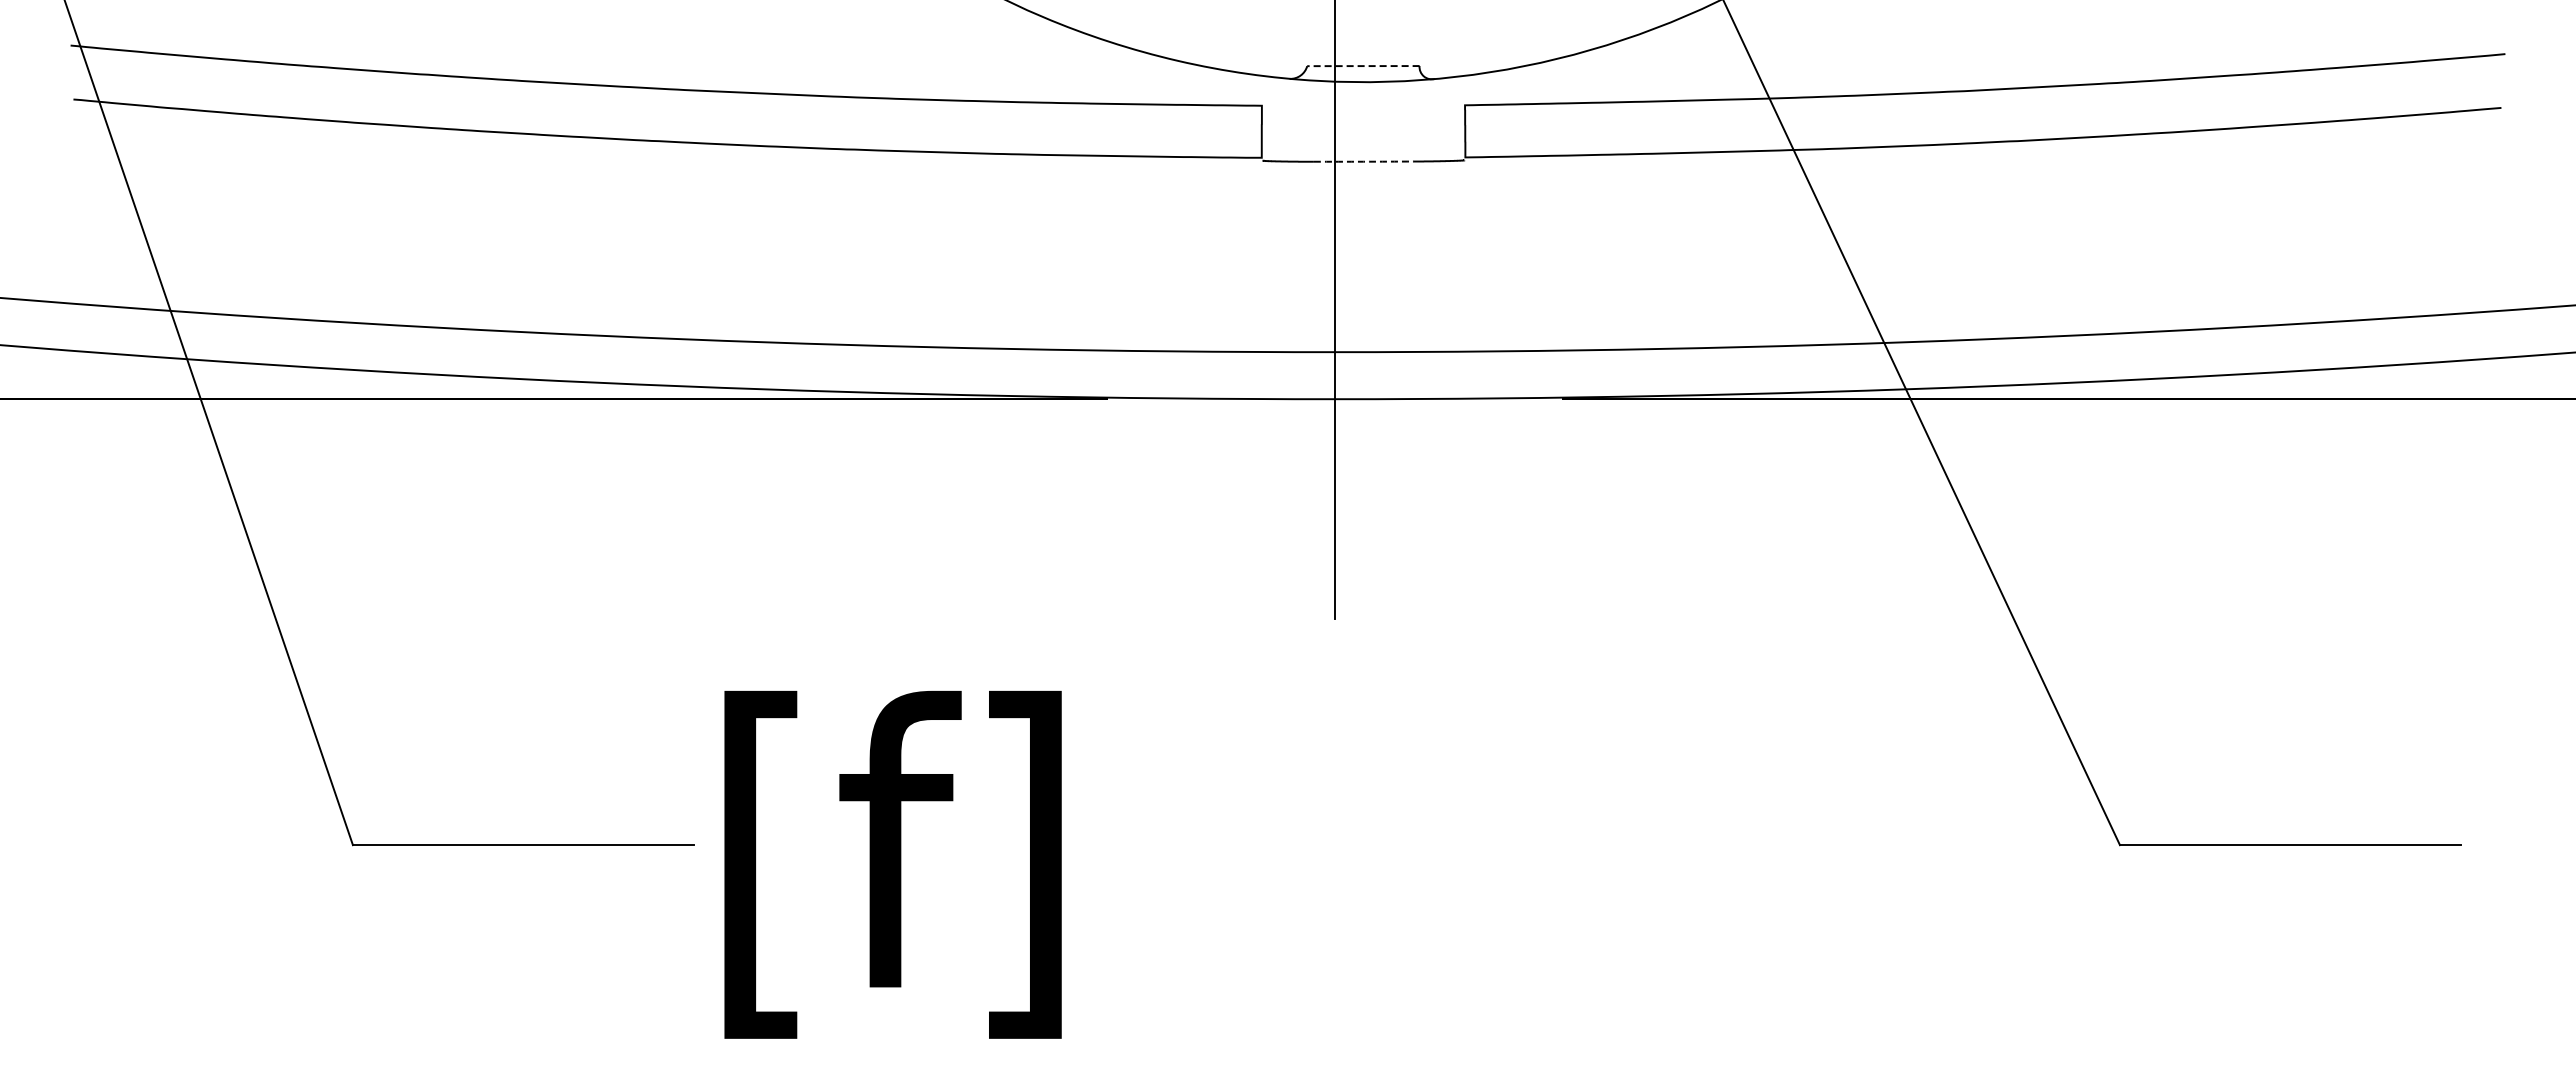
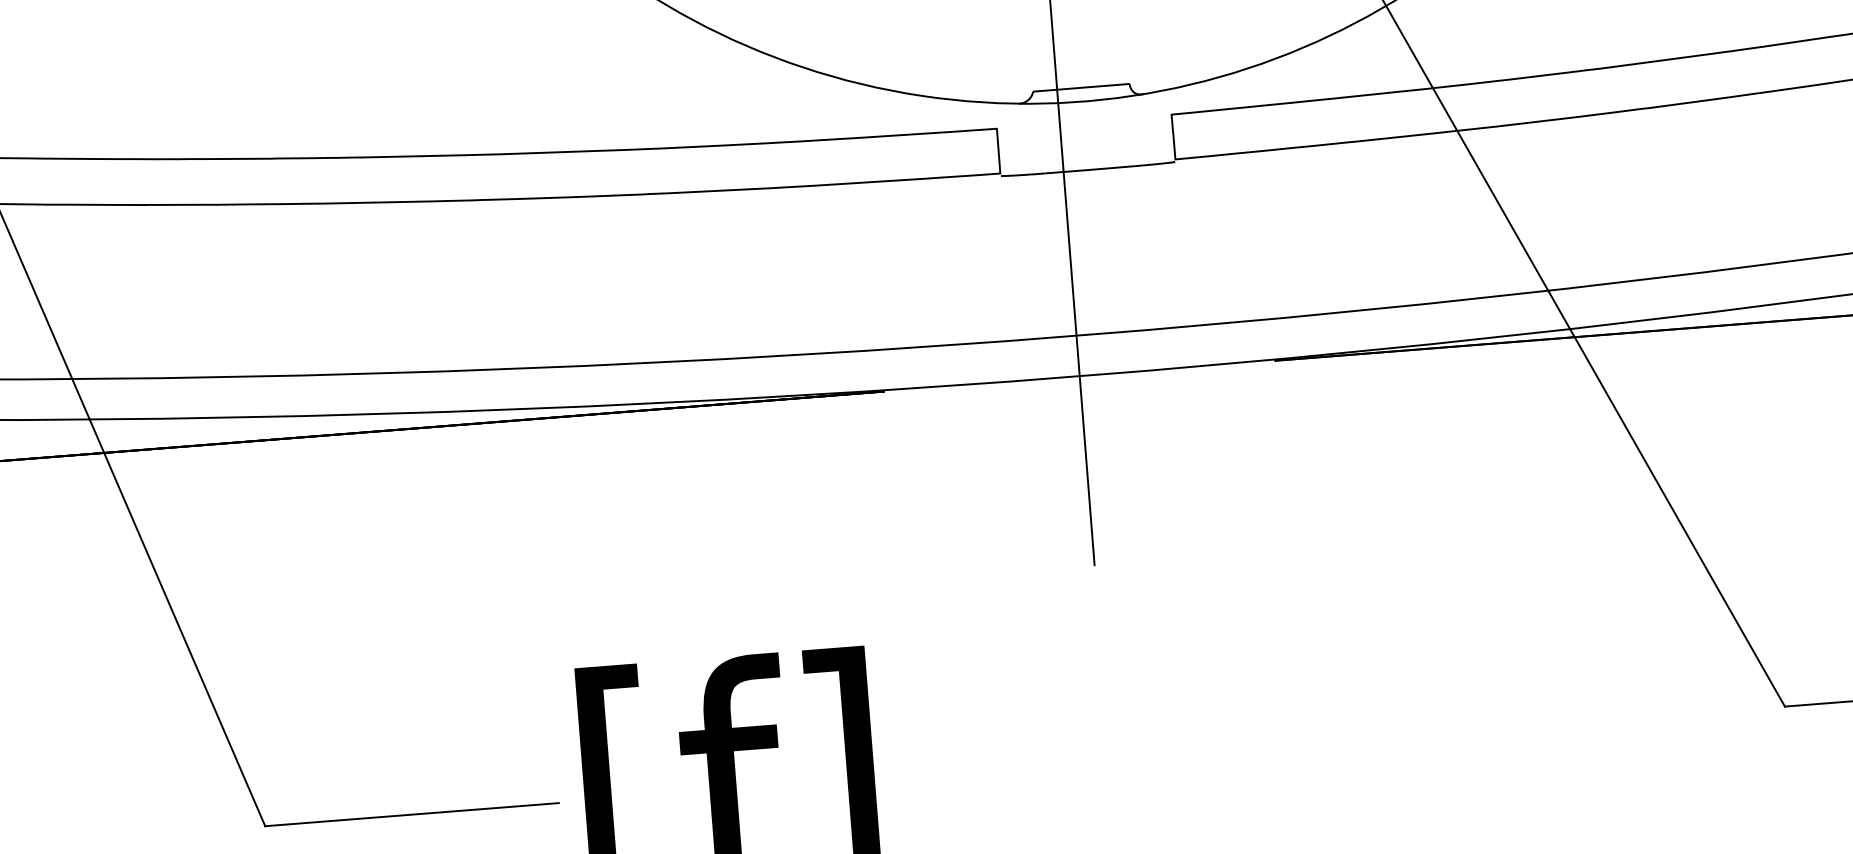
line: (1362, 66) -> (1080, 88), dashed -> solid
arc: (1363, 161) -> (1088, 169), dashed -> solid

